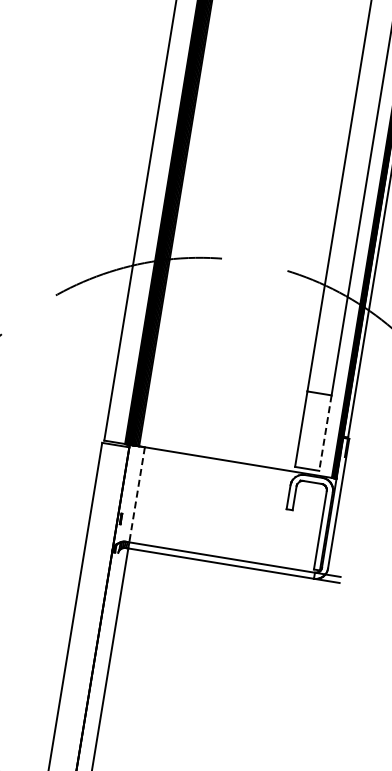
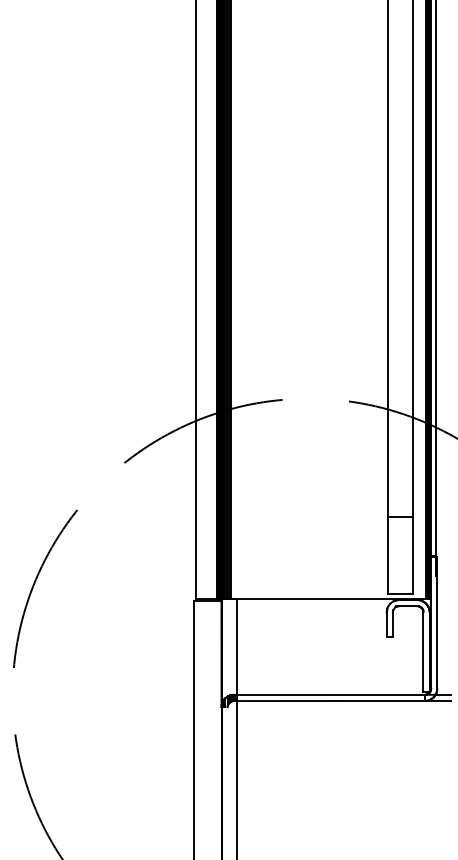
line: (325, 433) -> (412, 555), dashed -> solid
line: (136, 495) -> (236, 647), dashed -> solid

